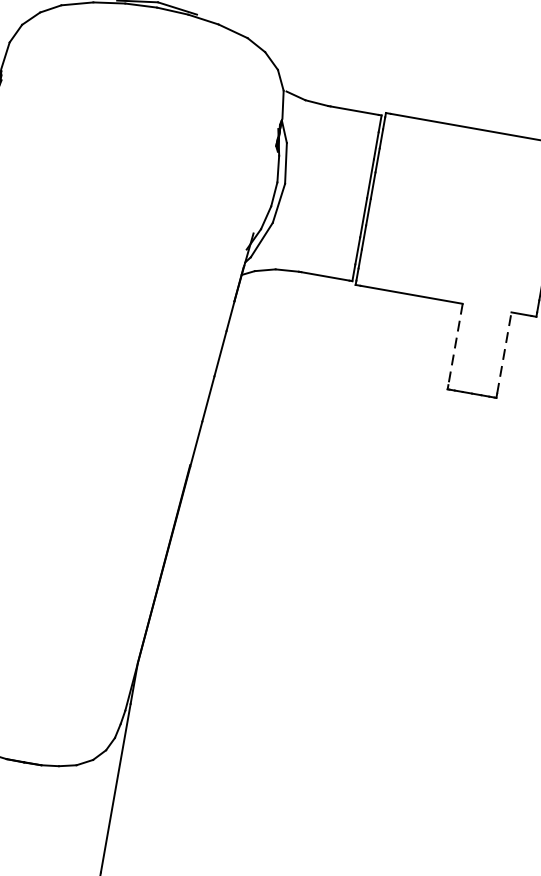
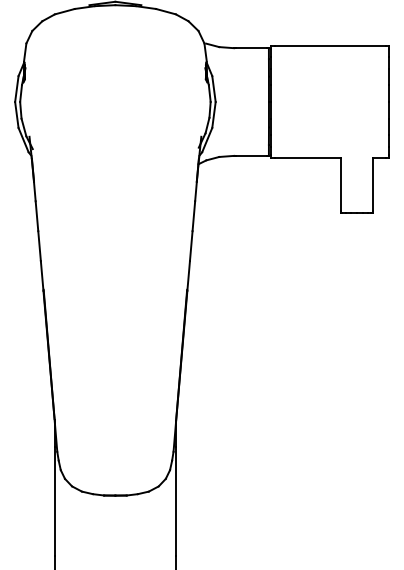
line: (454, 344) -> (340, 184), dashed -> solid
line: (504, 351) -> (372, 183), dashed -> solid

